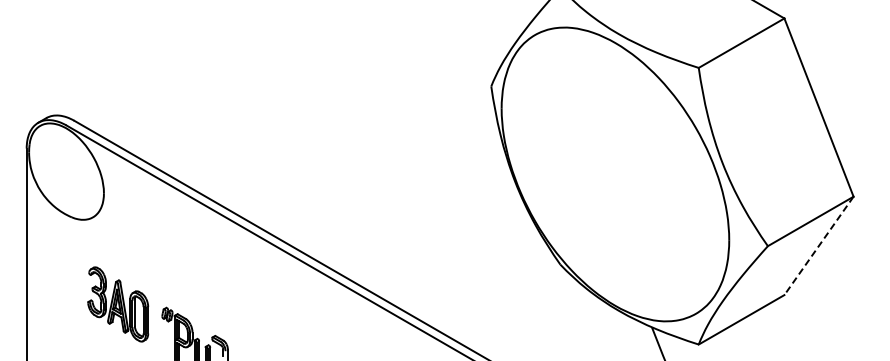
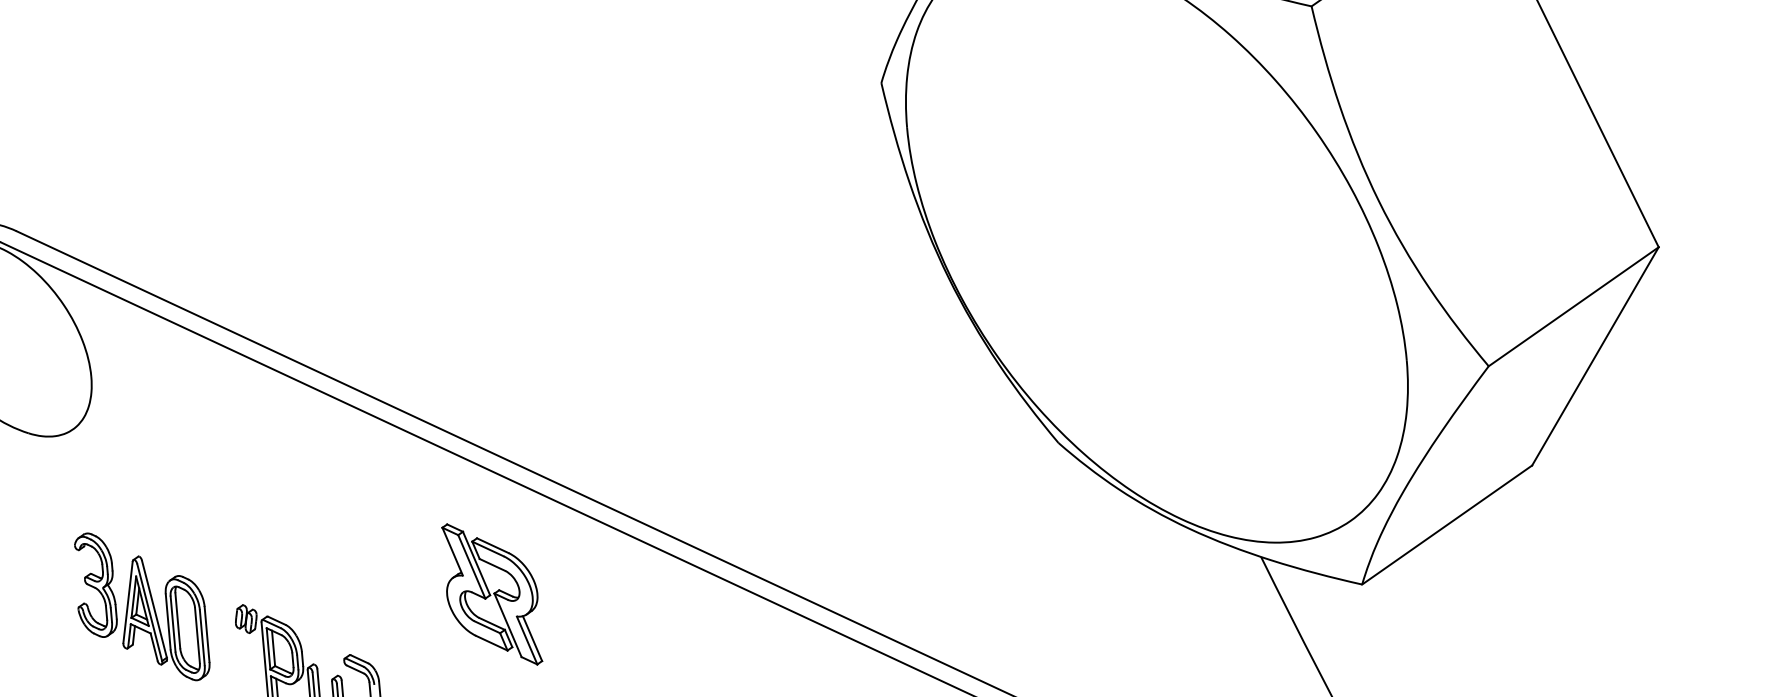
line: (818, 246) -> (1594, 357), dashed -> solid
part: (285, 312) -> (492, 593), added

